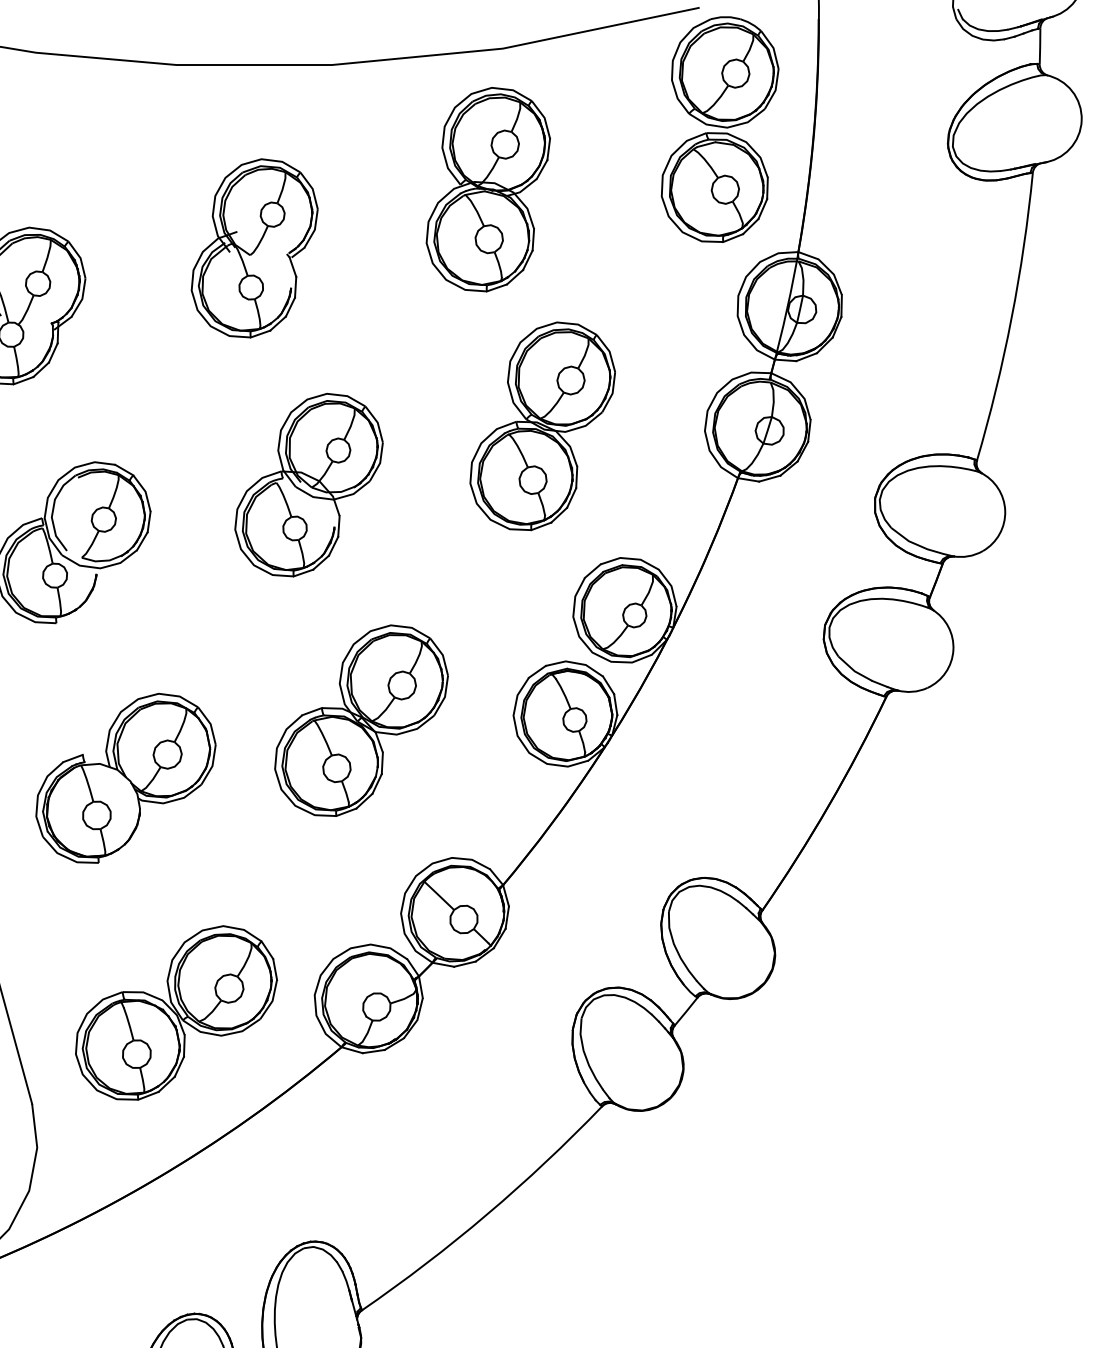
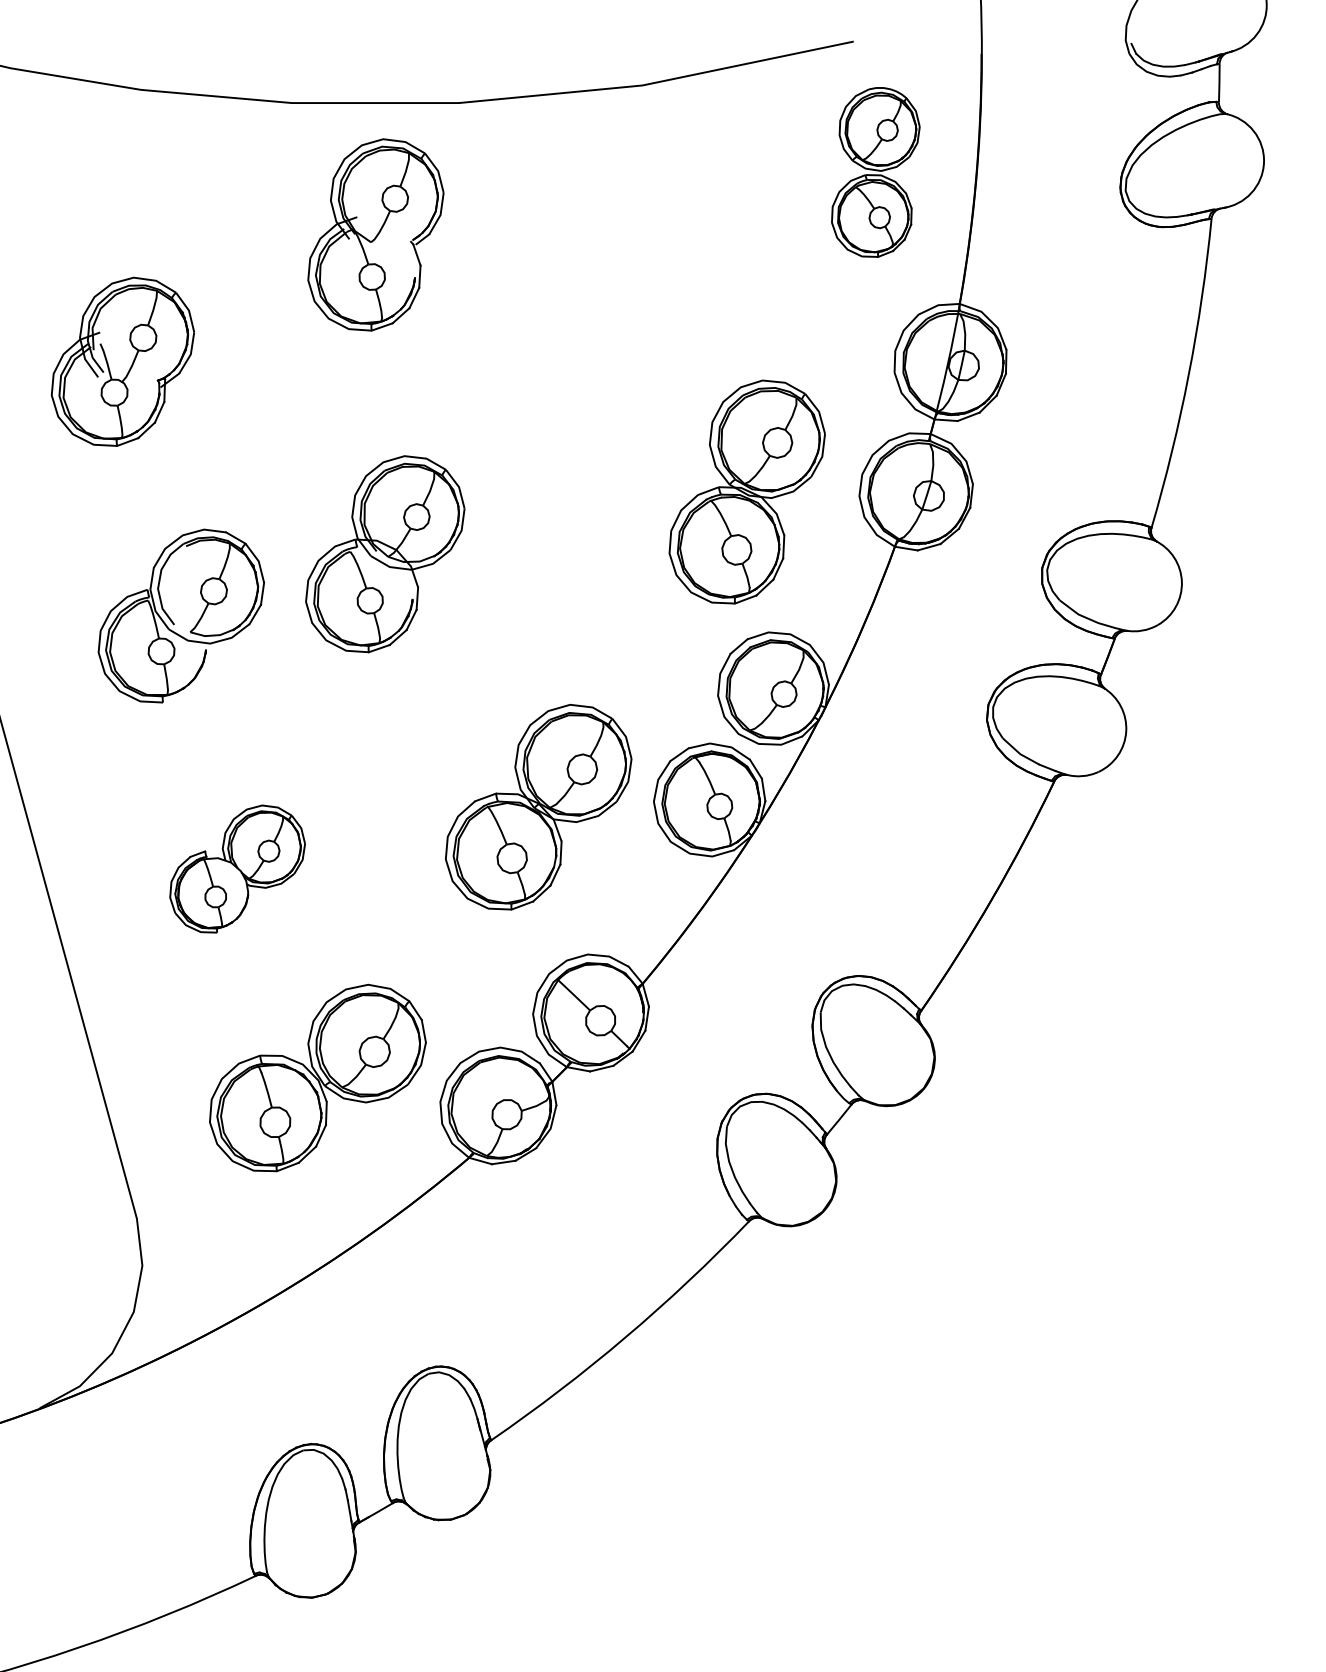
part: (719, 129) -> (875, 172), size x0.7
part: (488, 189) -> (626, 236), removed
part: (254, 247) -> (375, 234), moved
part: (542, 425) -> (746, 491), moved
part: (309, 485) -> (385, 554), moved
part: (361, 720) -> (538, 806), moved
part: (125, 777) -> (237, 868), size x0.7
part: (176, 1012) -> (317, 1077), moved

